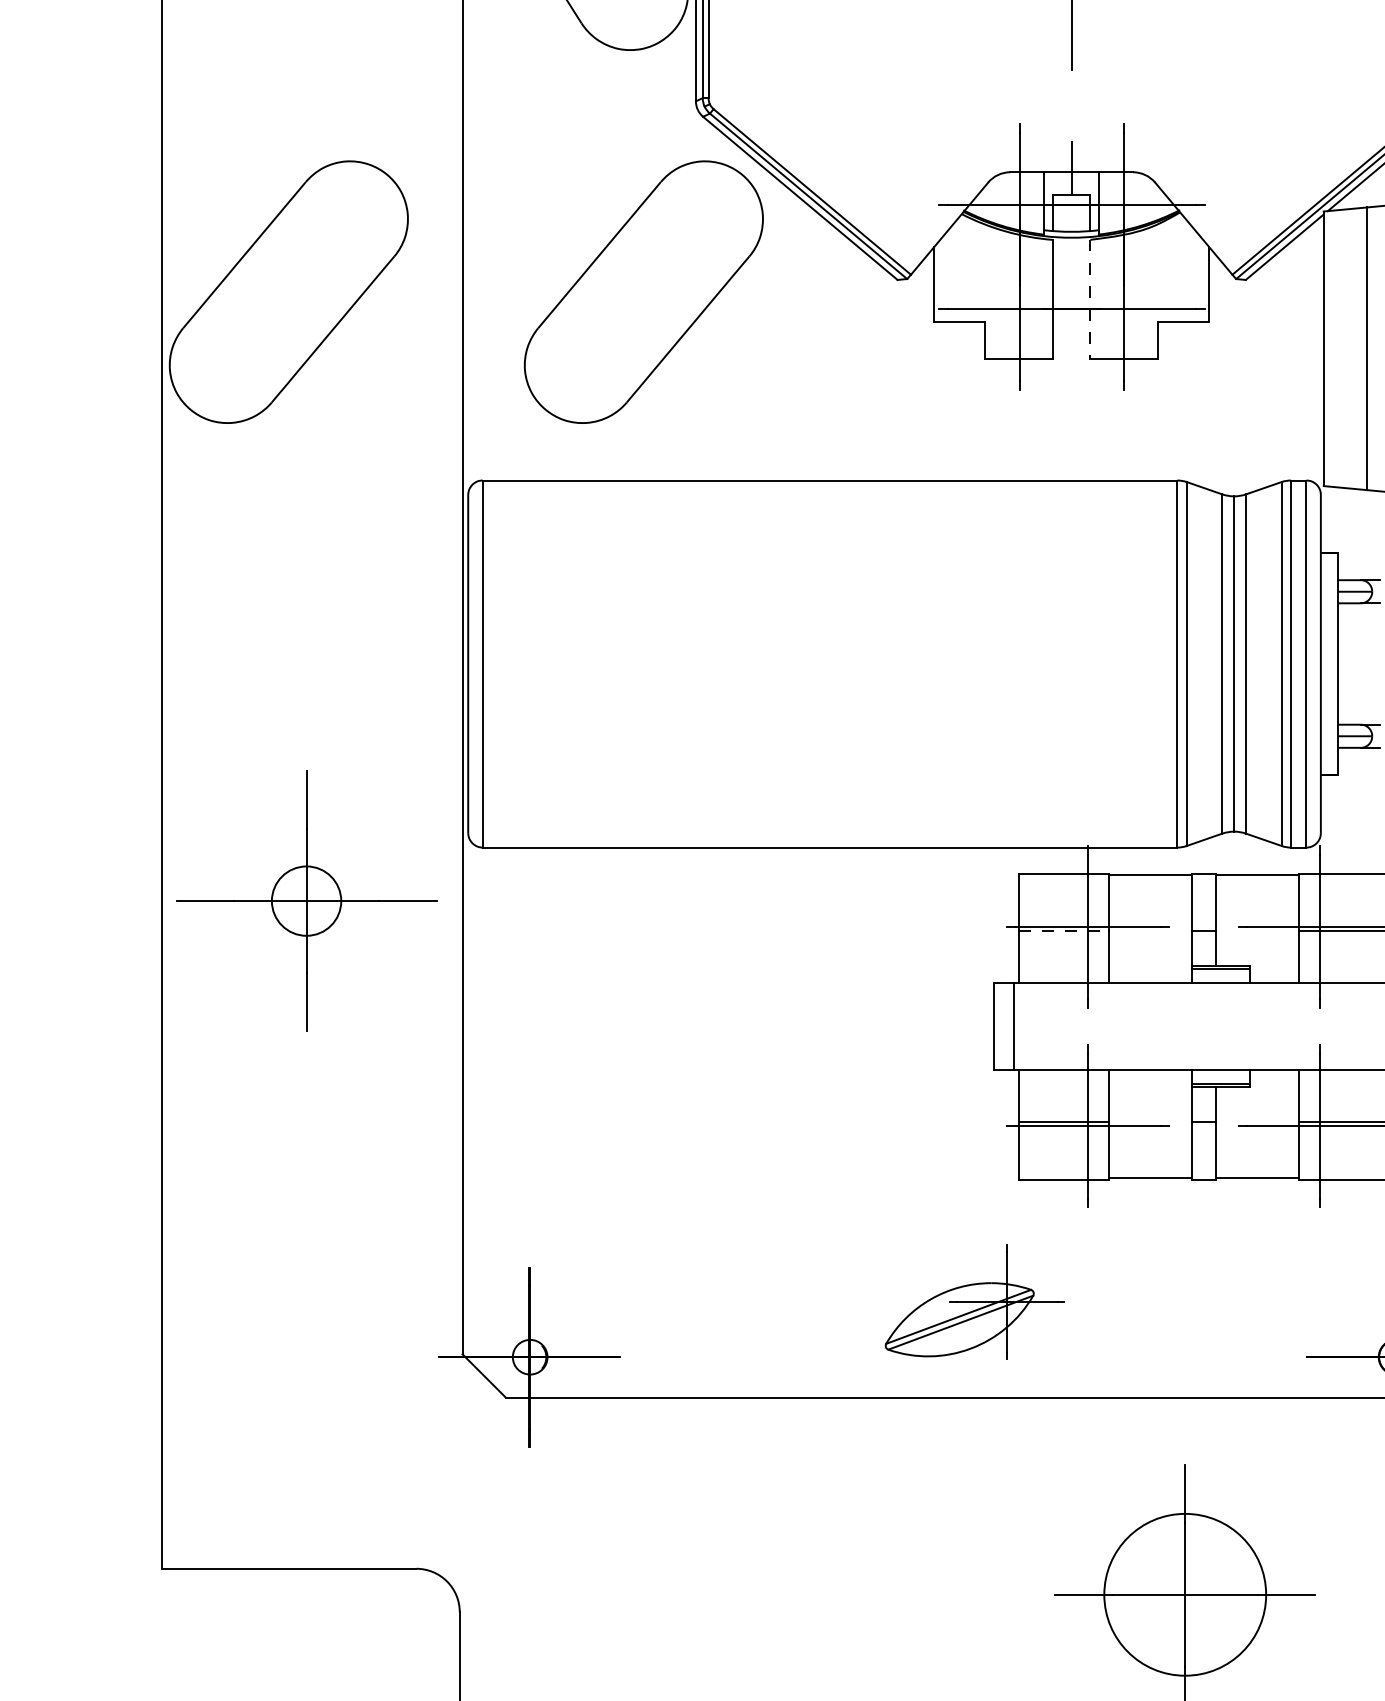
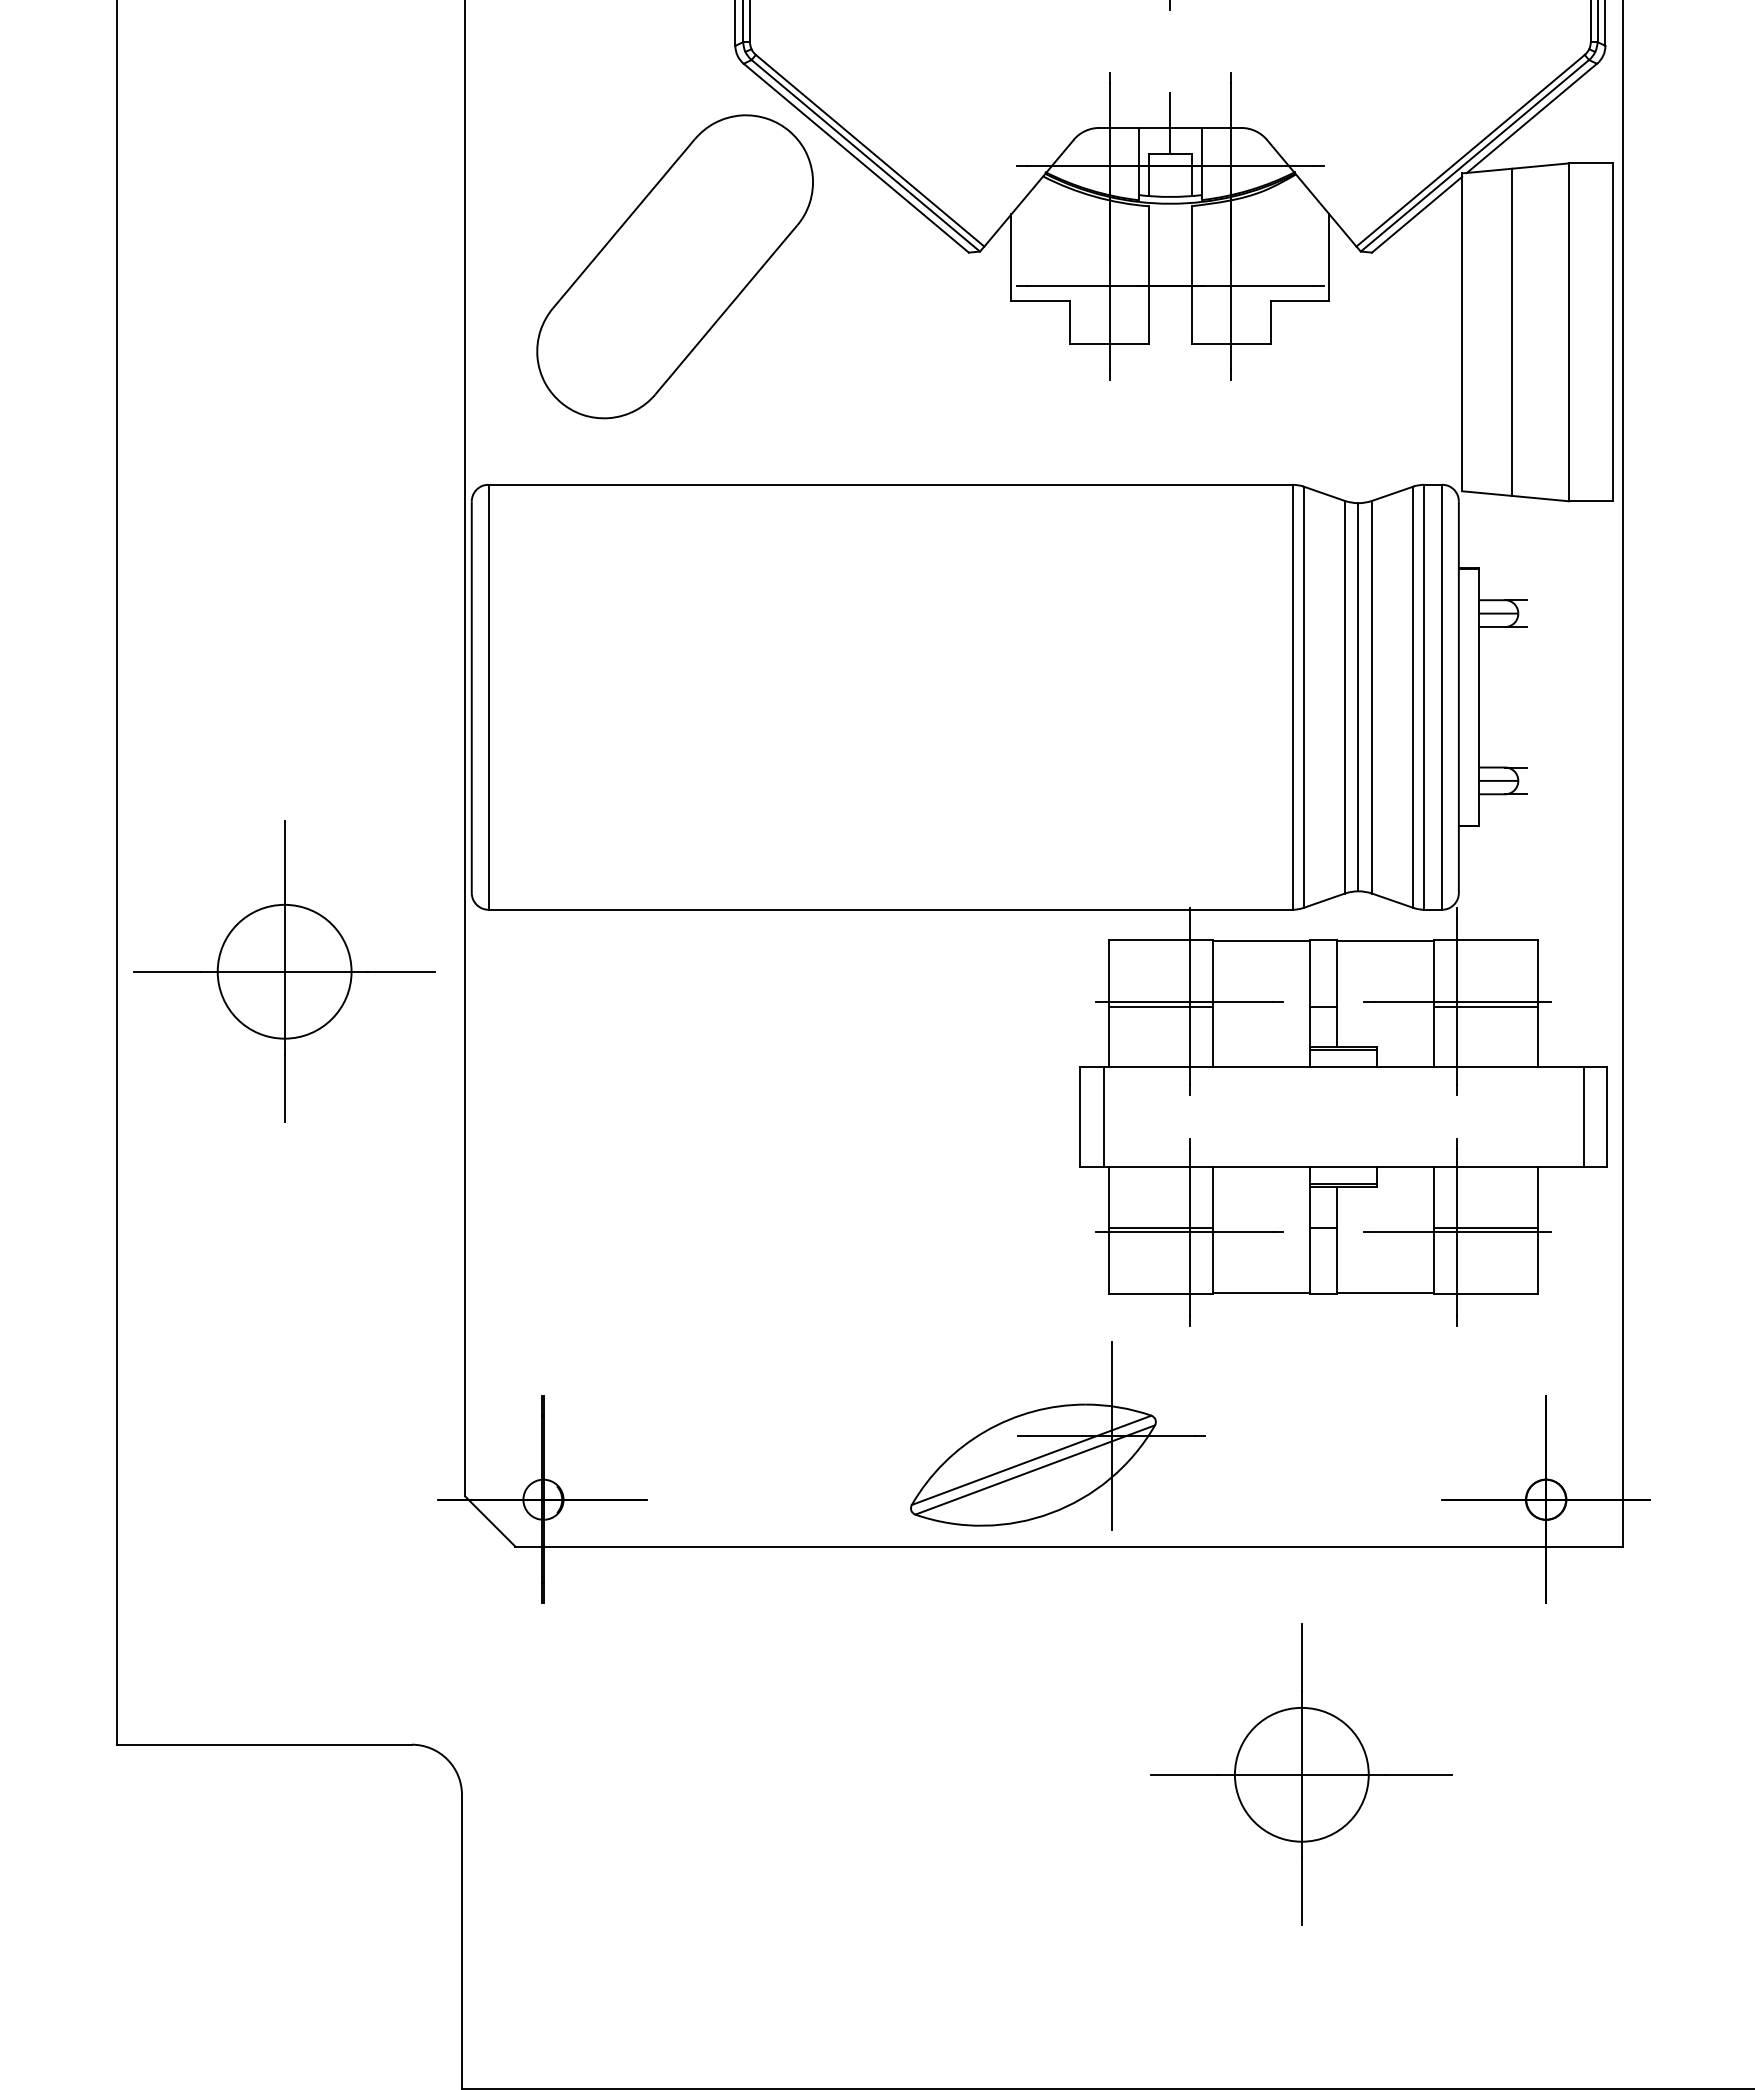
part: (288, 291) -> (263, 266), removed
line: (1090, 299) -> (1192, 275), dashed -> solid
circle: (306, 900) -> (284, 971), size x1.67
line: (1064, 931) -> (1161, 1006), dashed -> solid
part: (974, 1301) -> (1057, 1435), size x1.43
circle: (1184, 1594) -> (1301, 1774), size x0.71

